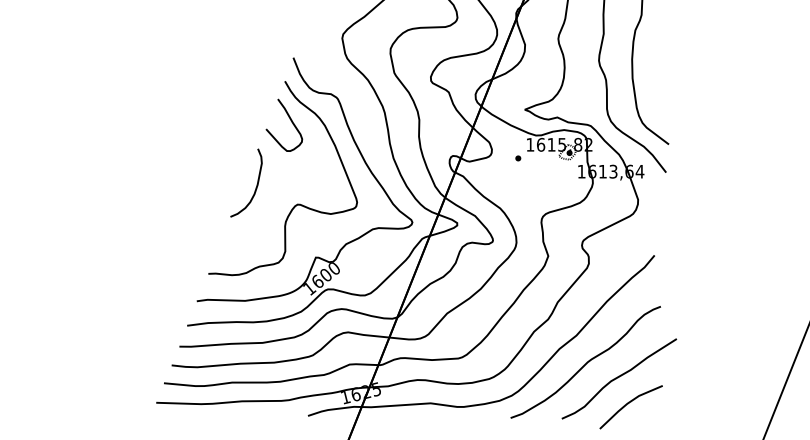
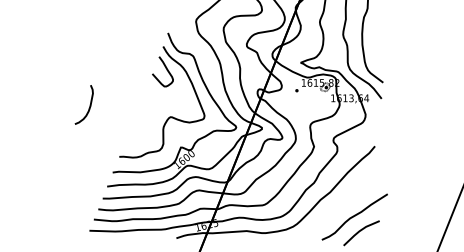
curve: (255, 182) -> (89, 104), moved
curve: (585, 362) -> (335, 207), removed

